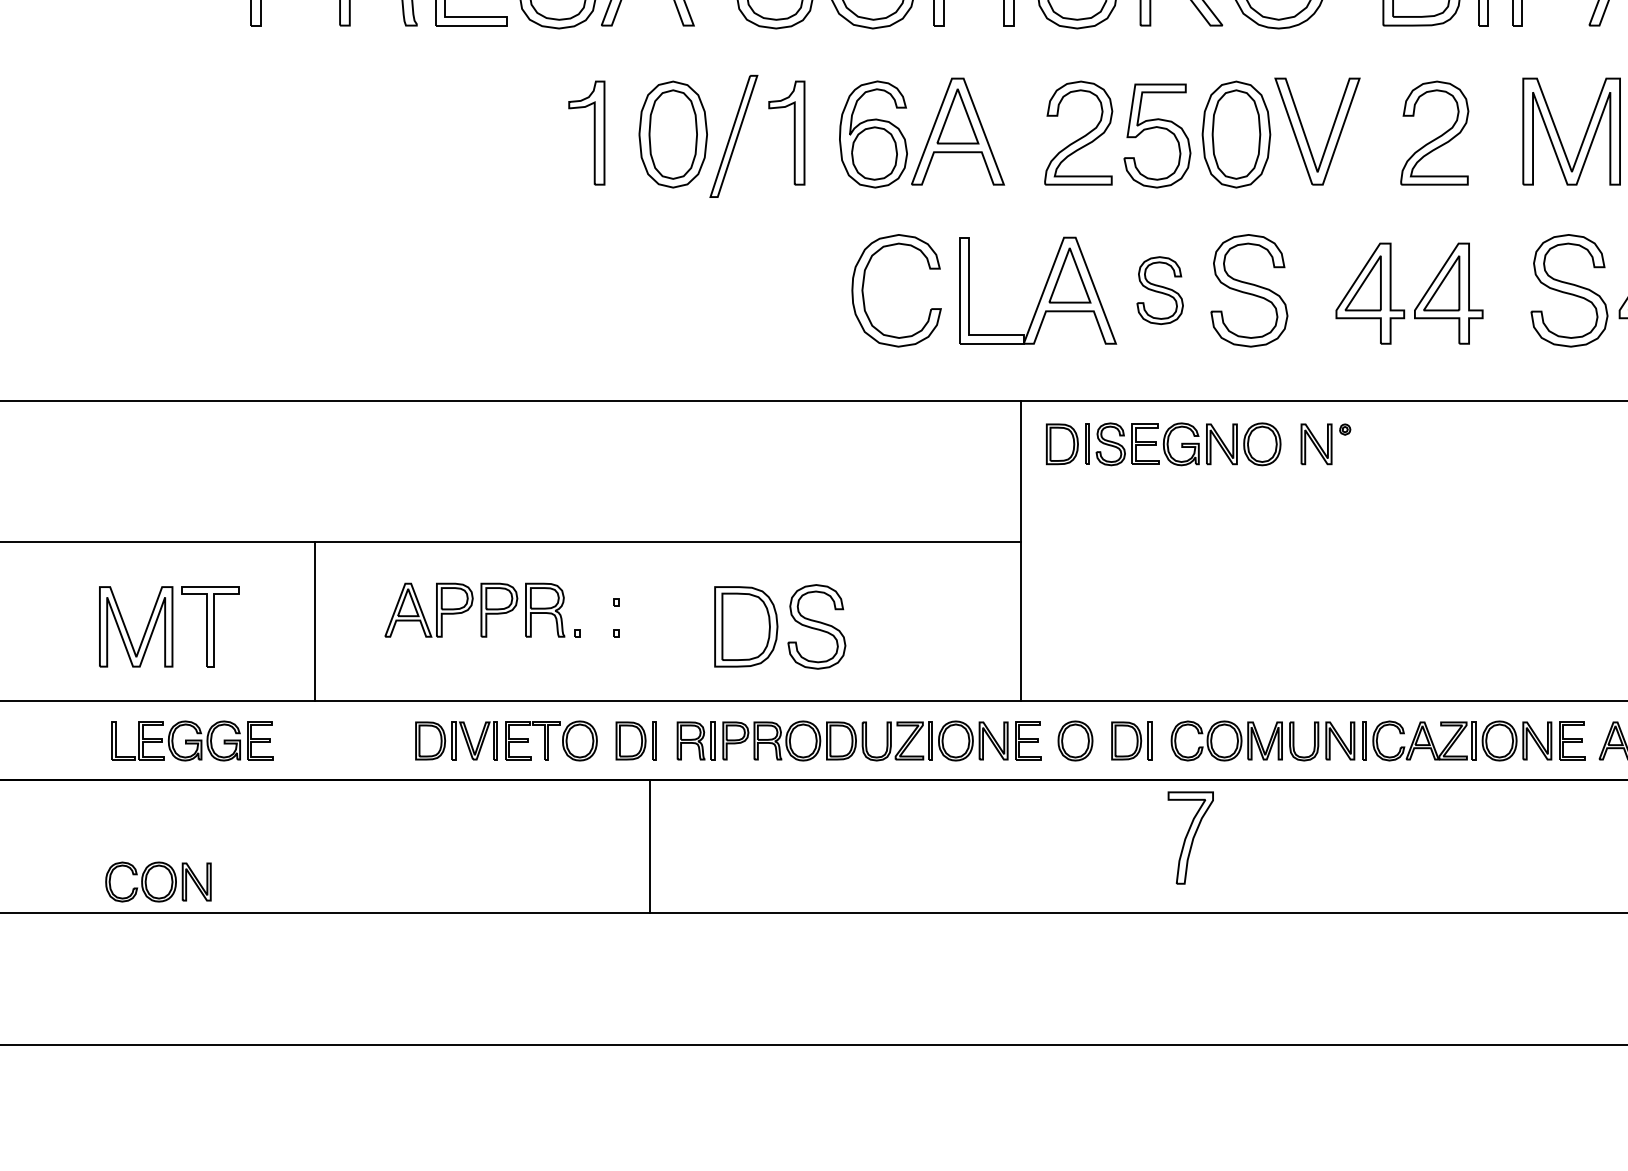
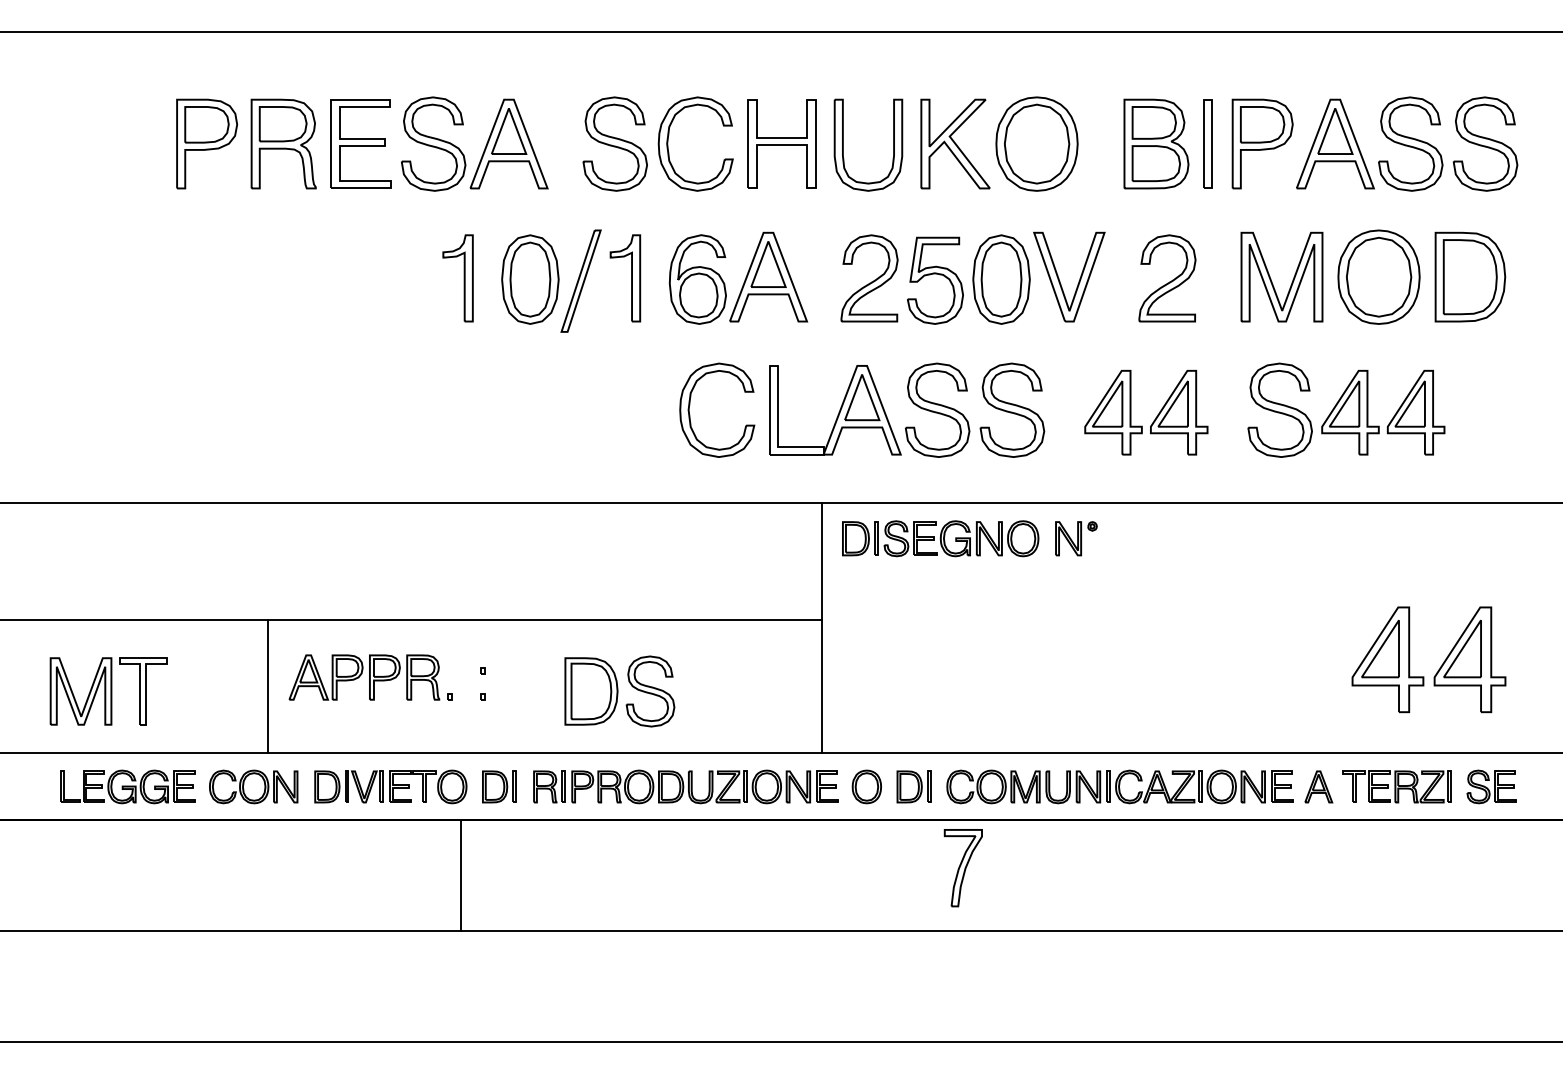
part: (1159, 289) -> (937, 409), size x1.67
line: (314, 620) -> (267, 686), moved
line: (650, 845) -> (461, 874), moved
part: (158, 881) -> (253, 786), moved

